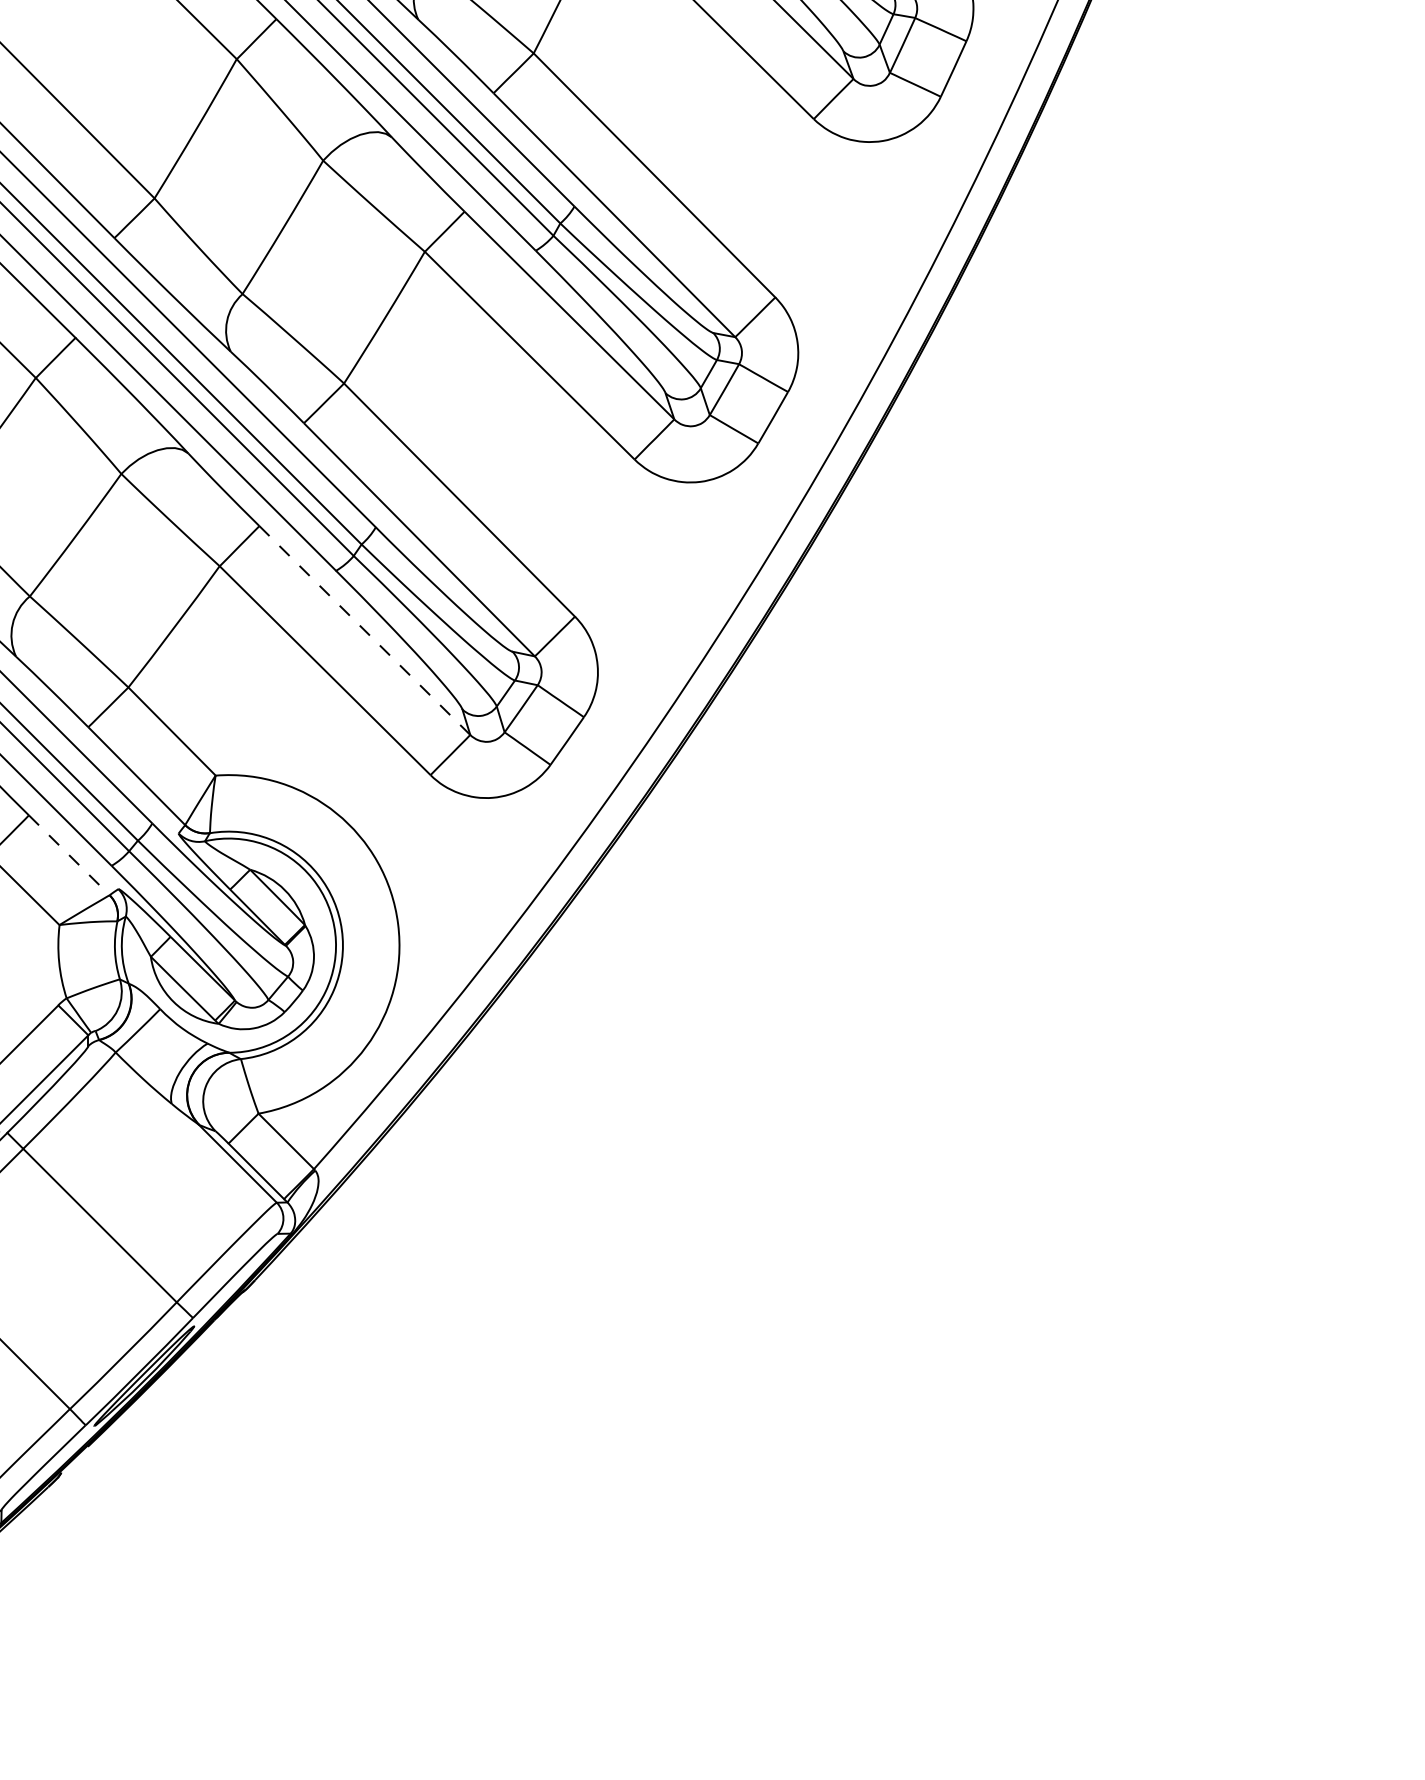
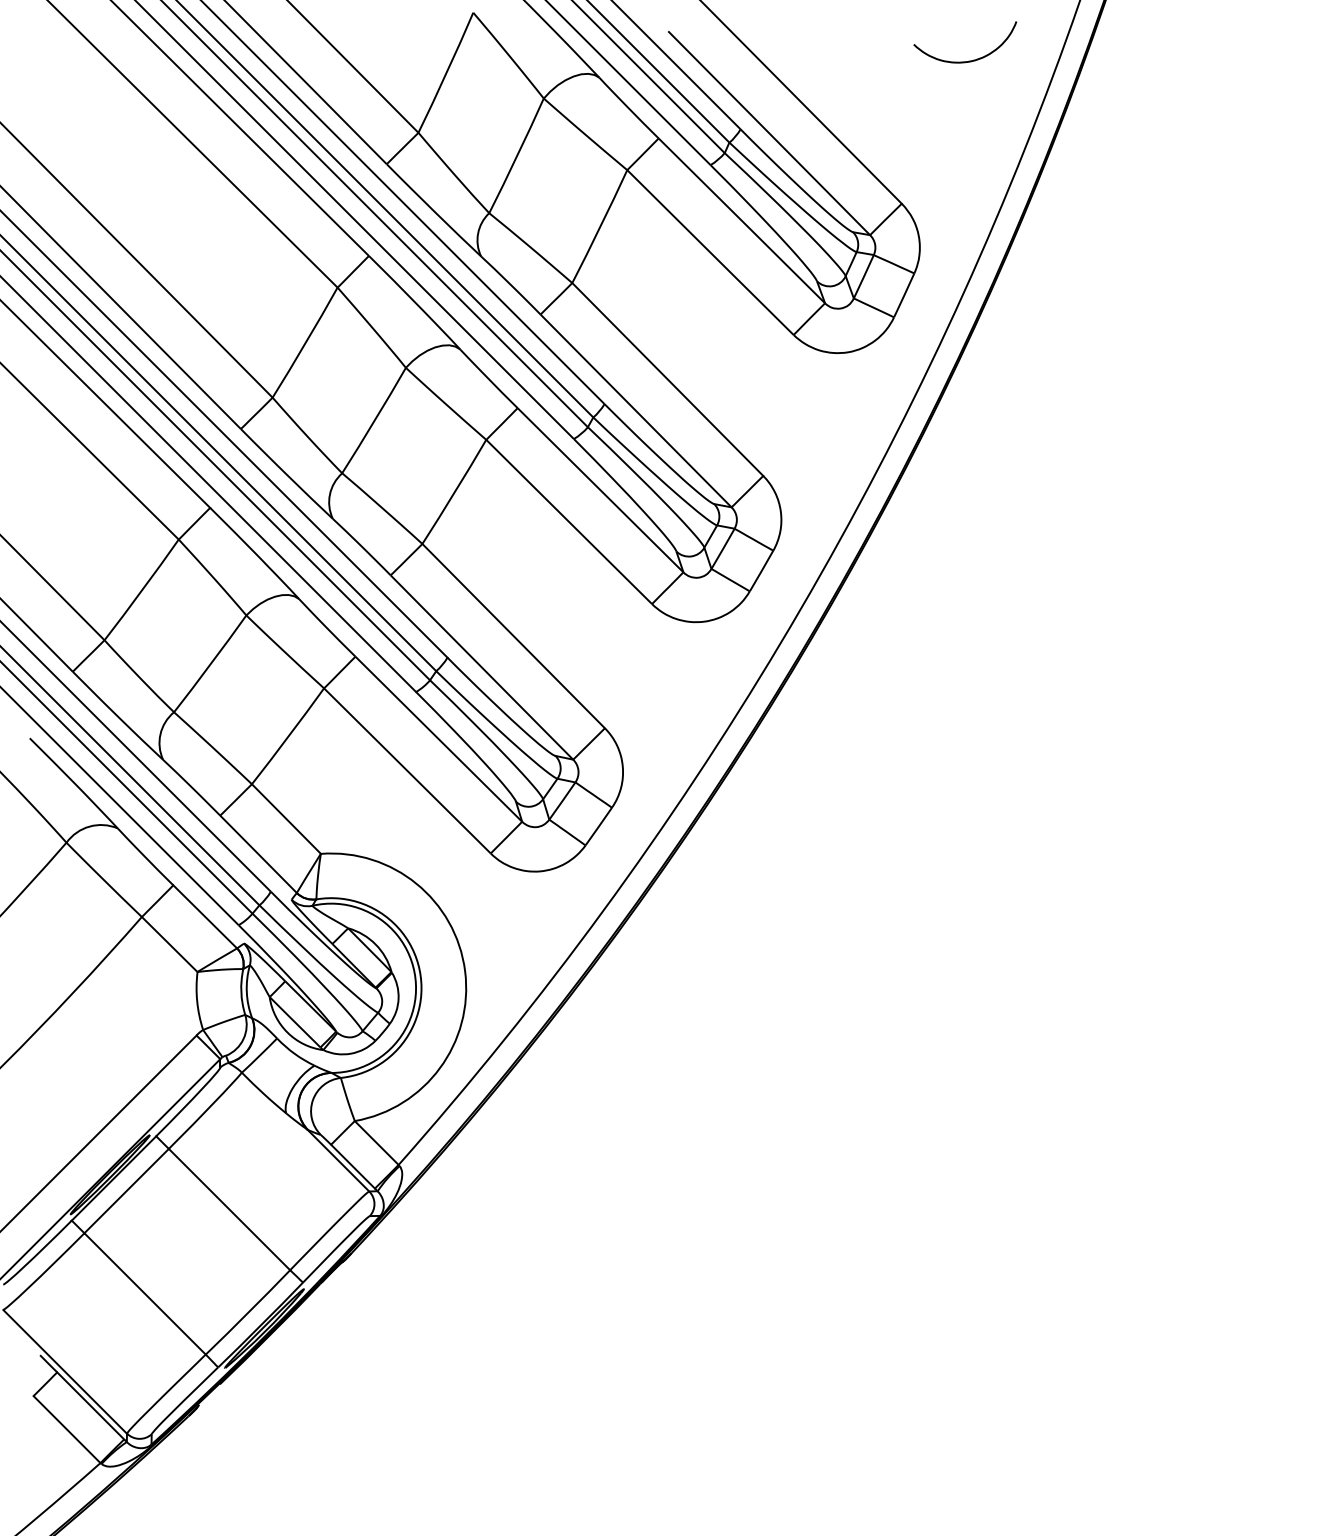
line: (364, 630) -> (438, 739), dashed -> solid
line: (69, 854) -> (205, 916), dashed -> solid

